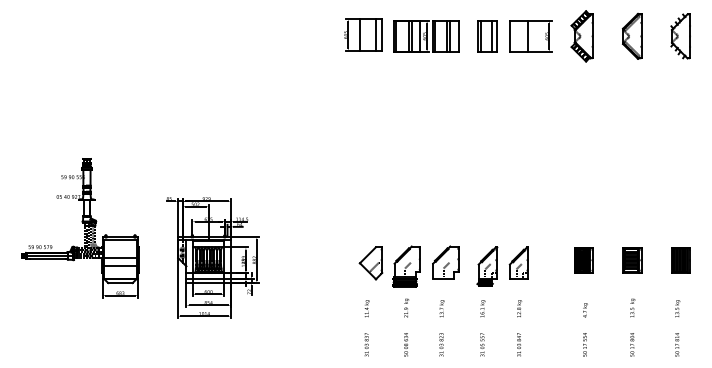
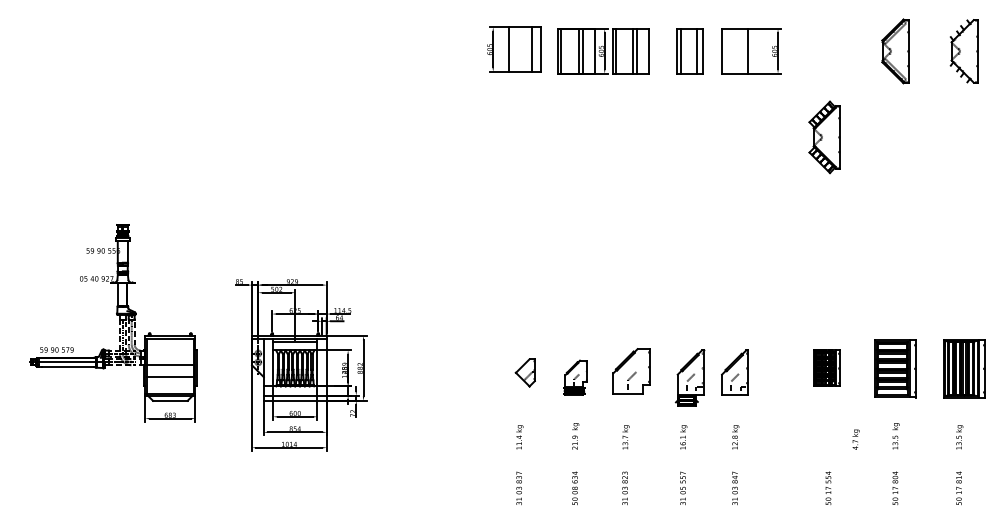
part: (582, 36) -> (824, 137), moved
part: (632, 259) -> (895, 367), size x1.6
part: (681, 259) -> (964, 367), size x1.6
part: (371, 263) -> (525, 372), size x0.6
part: (406, 266) -> (575, 377), size x0.6
text: (585, 310) -> (855, 439), moved

